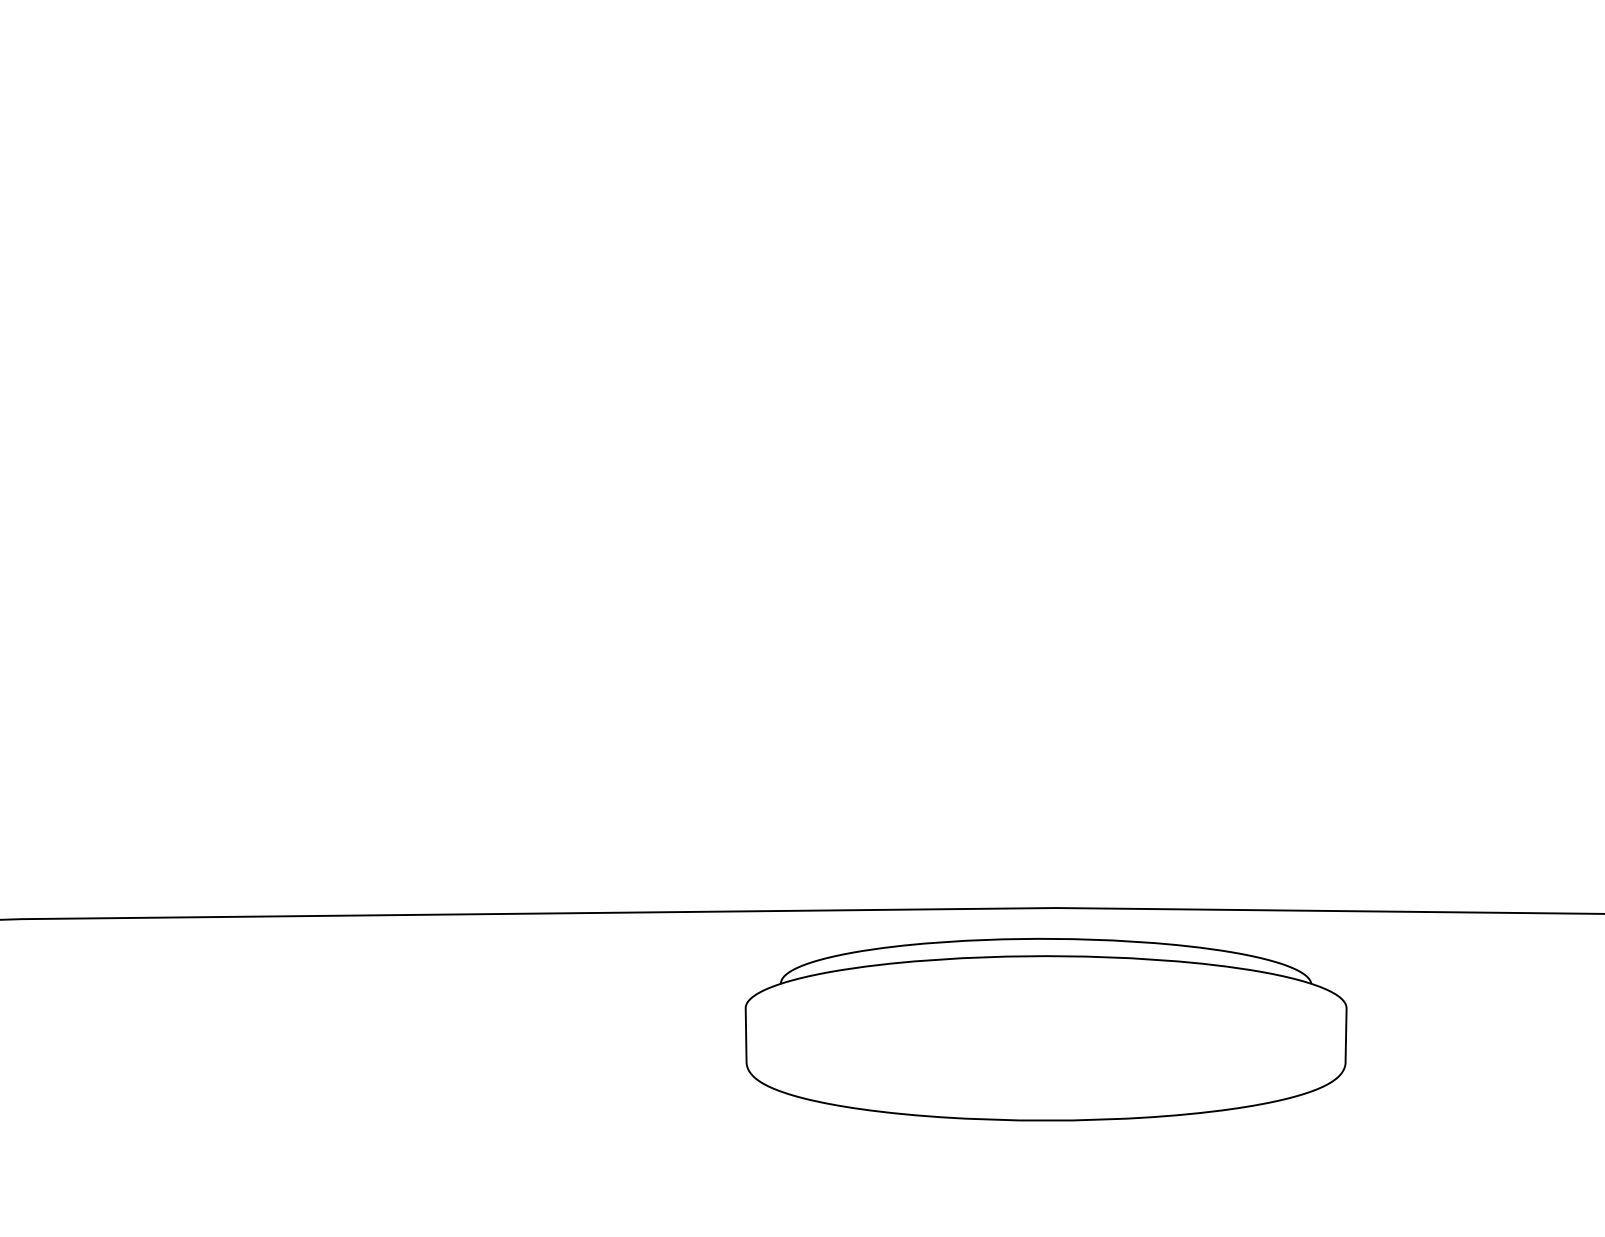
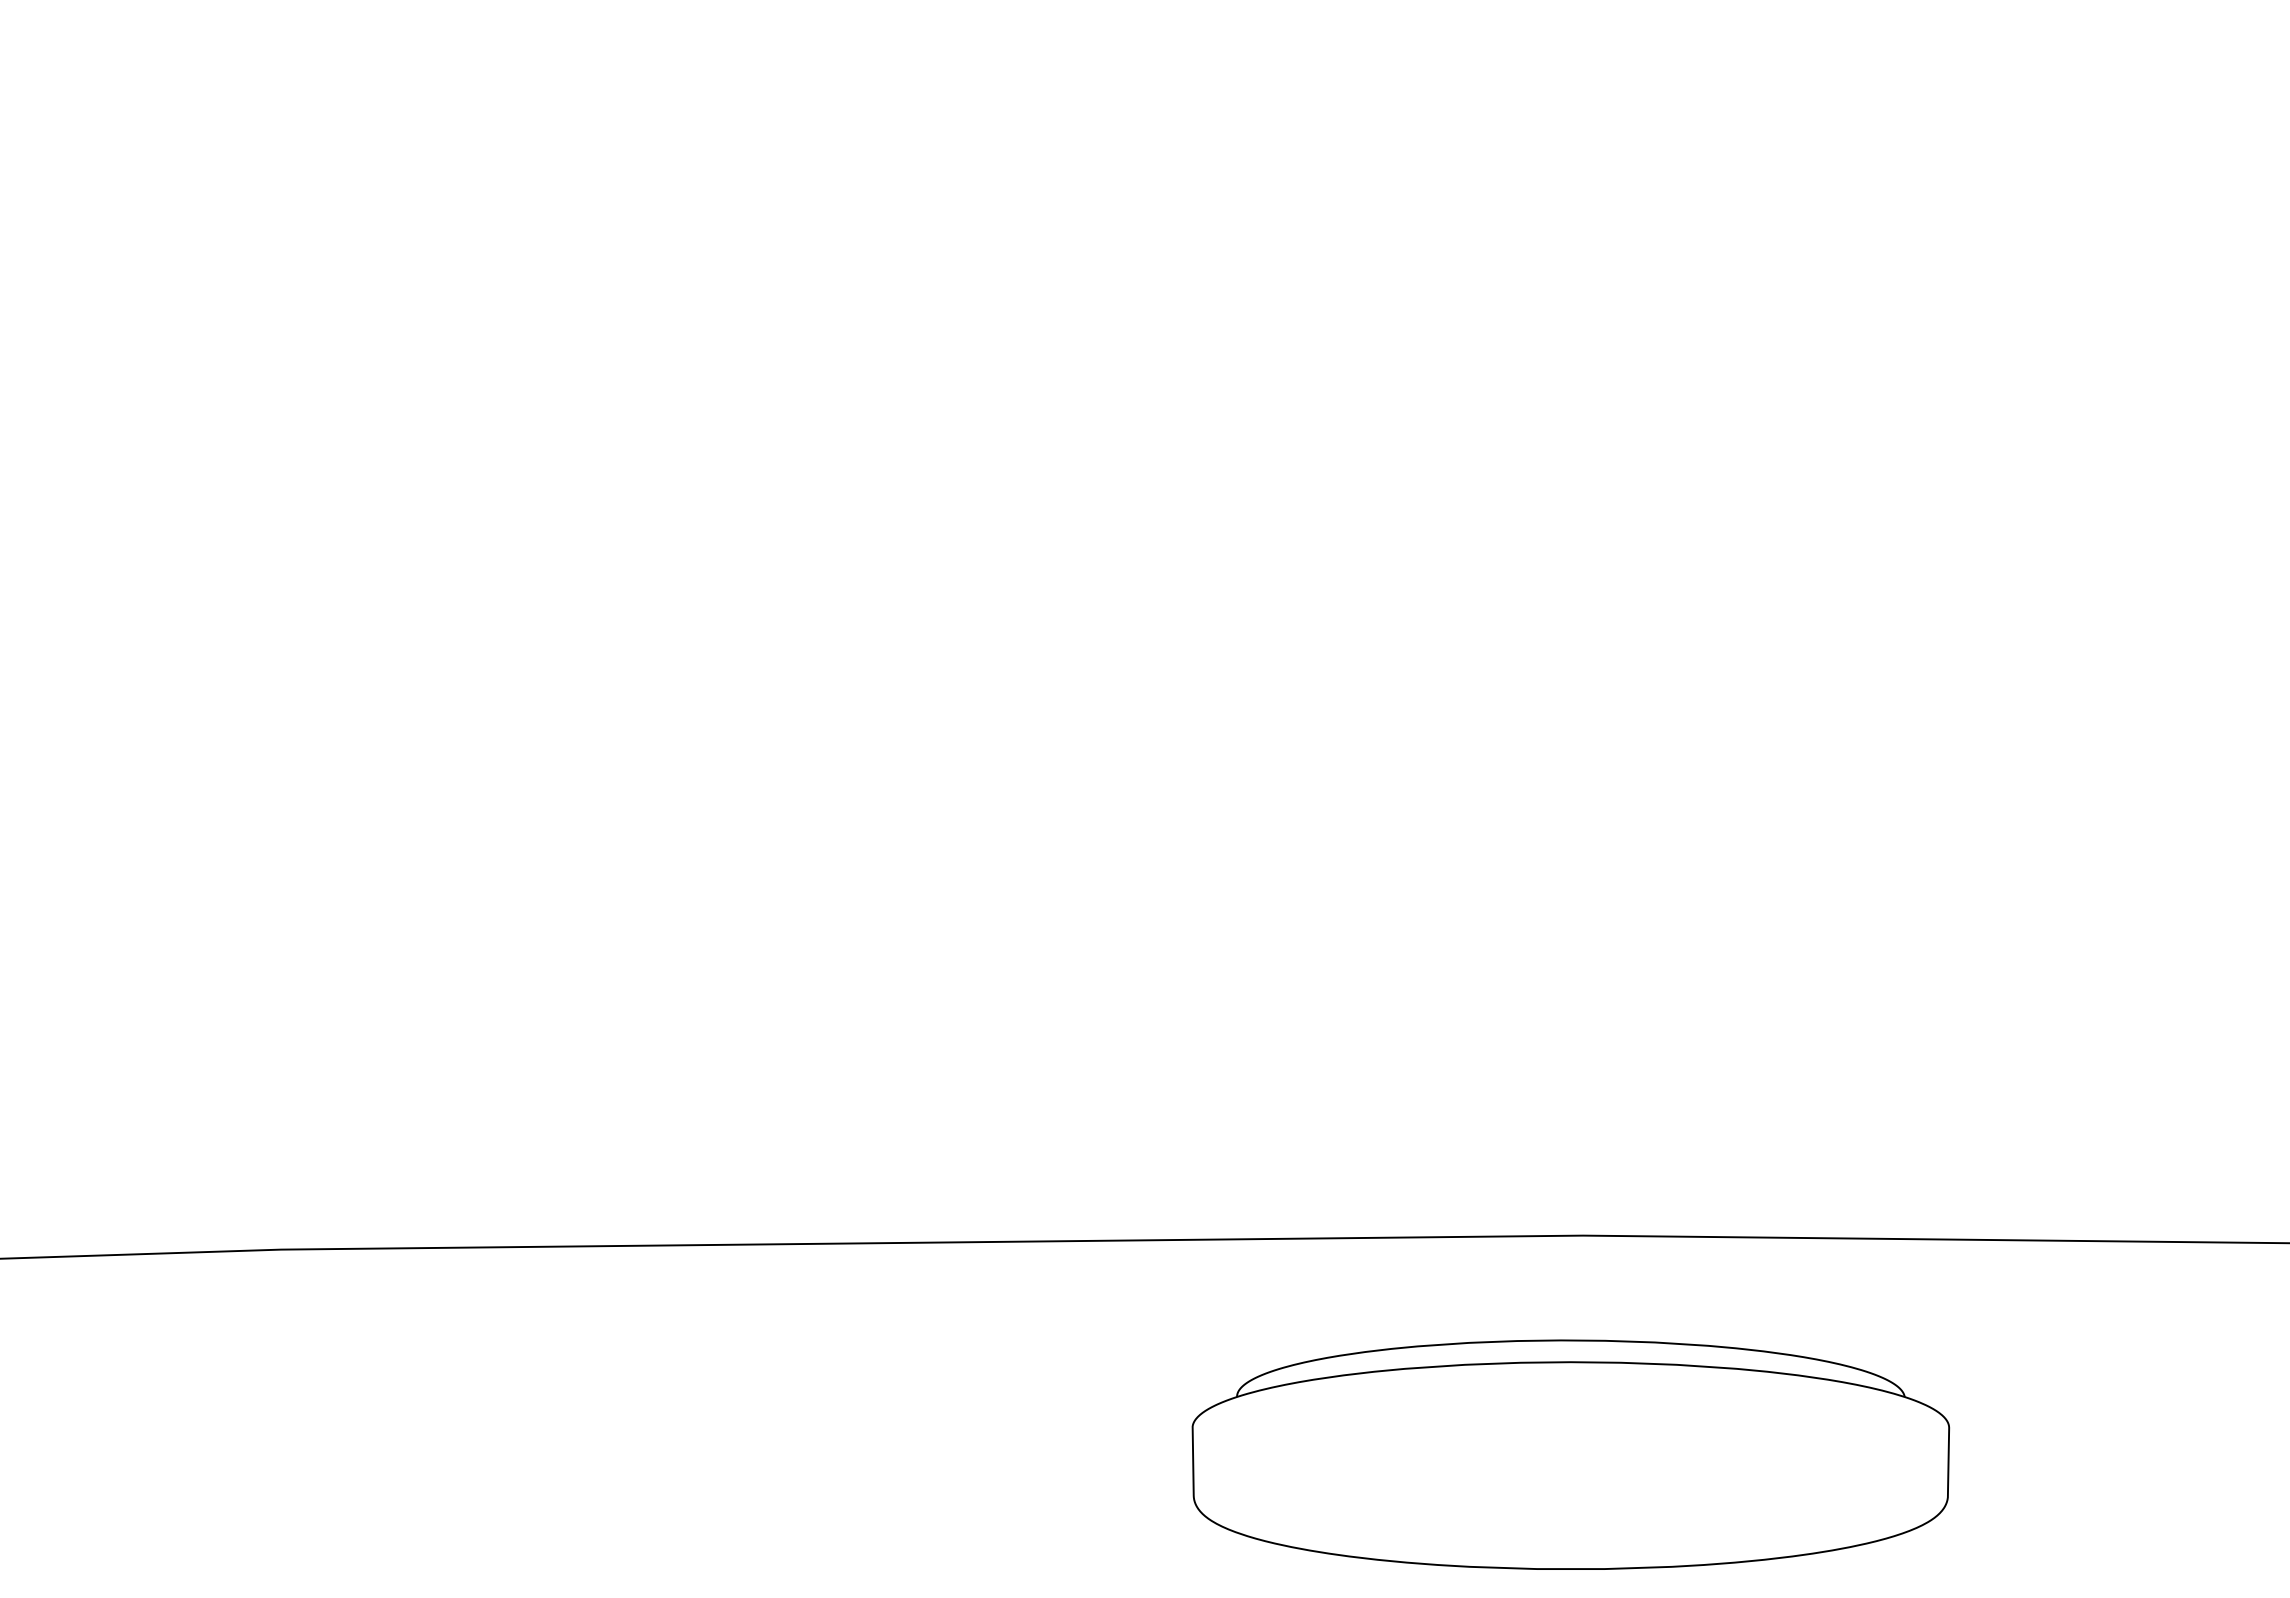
part: (1045, 1029) -> (1570, 1454), moved

